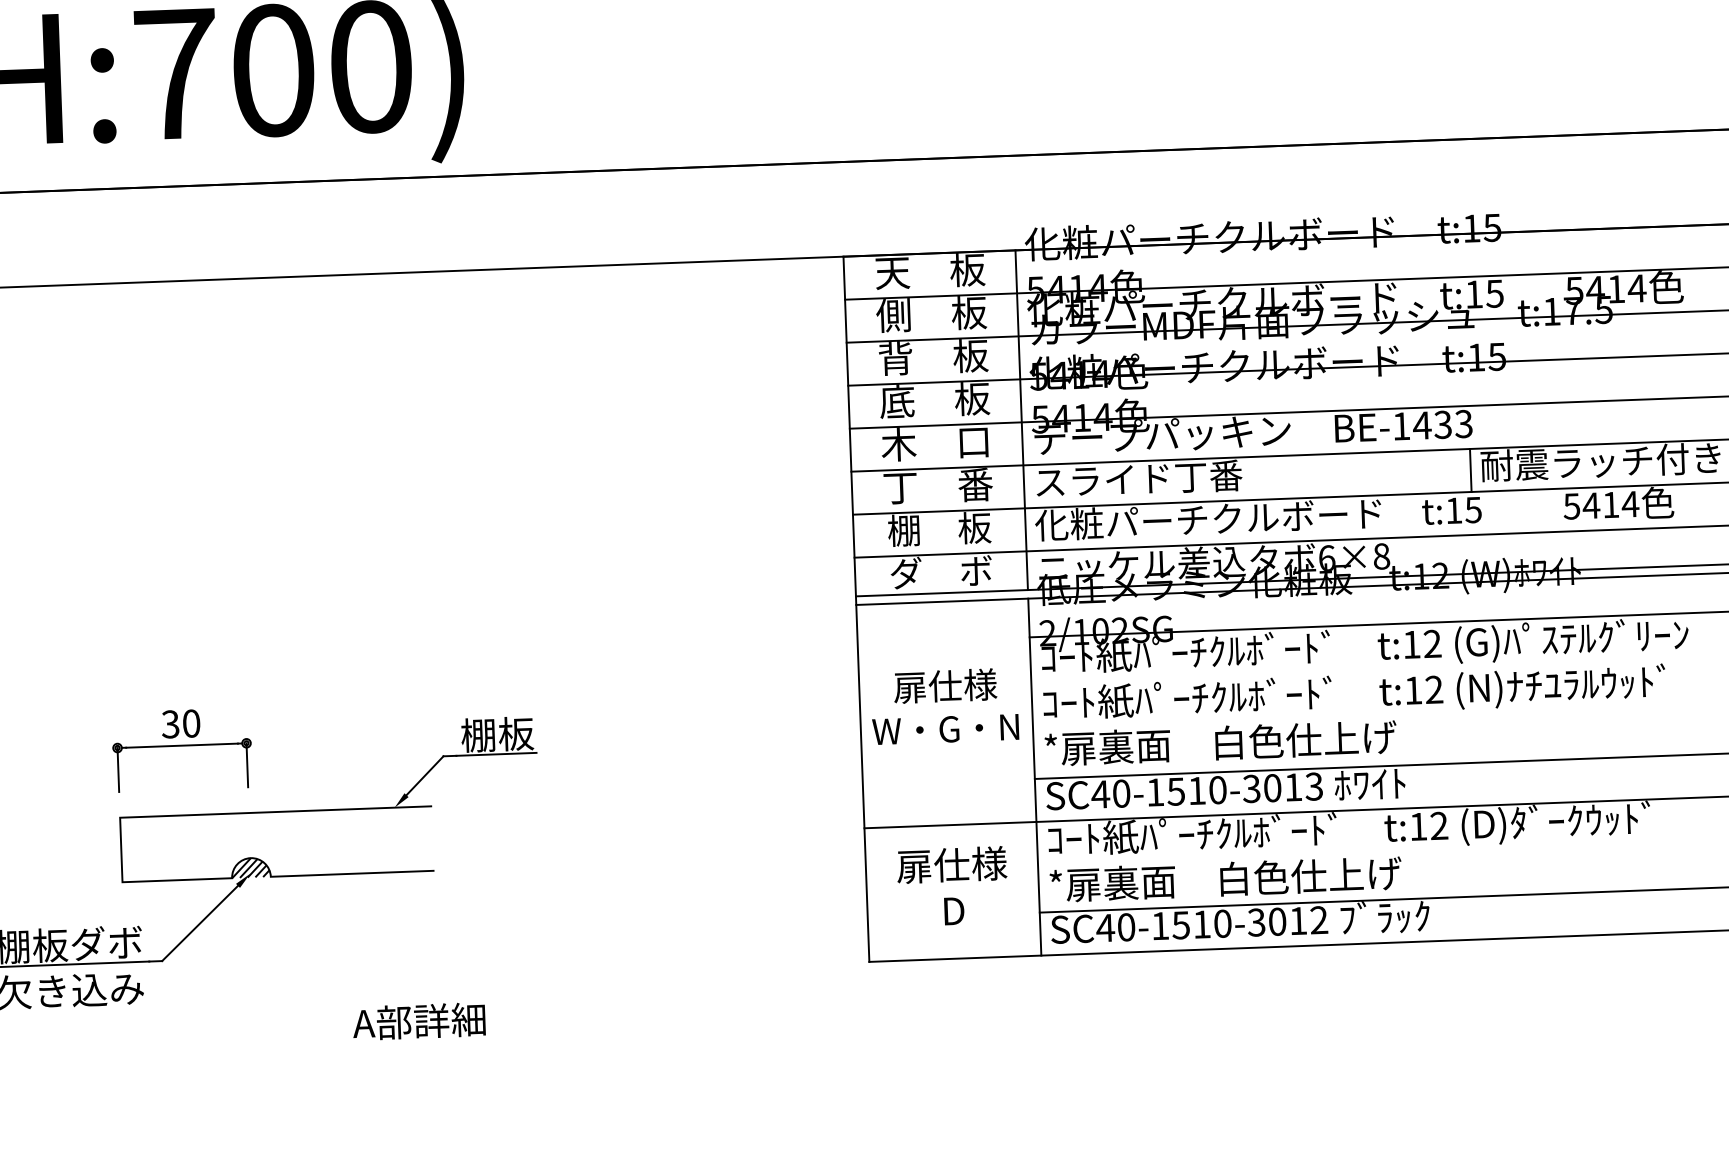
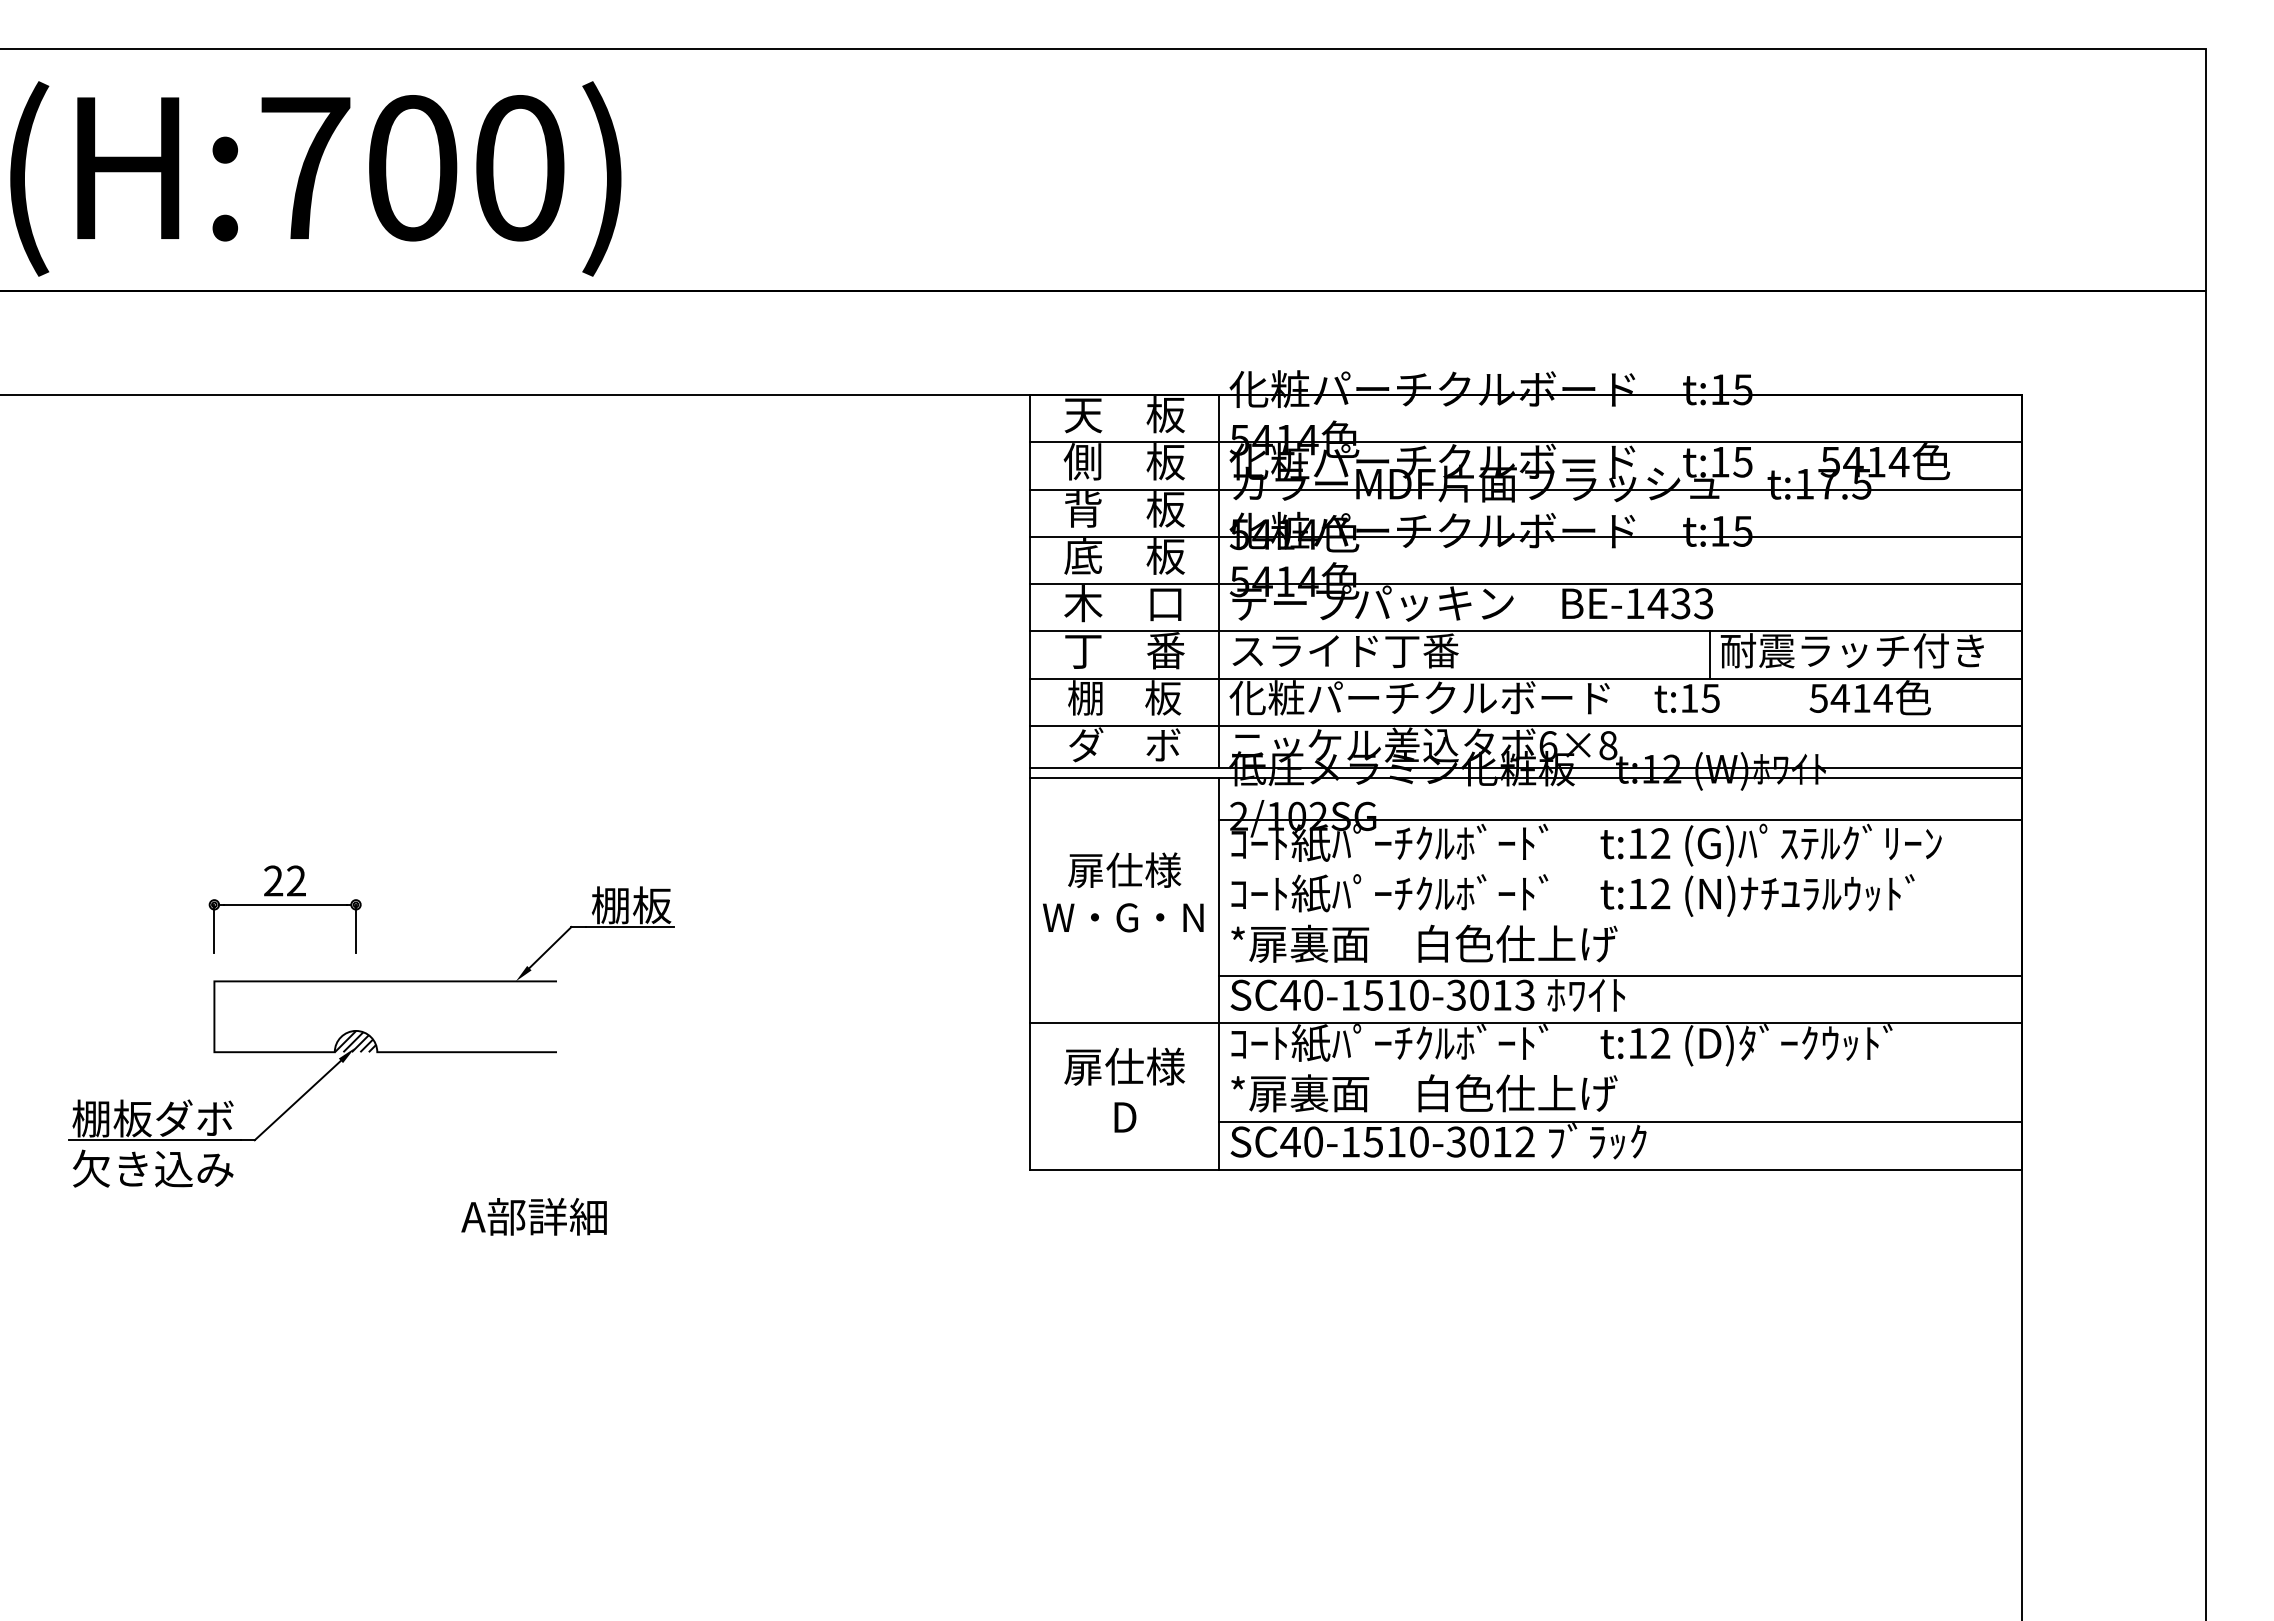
text: (180, 723) -> (284, 880), 30 -> 22

